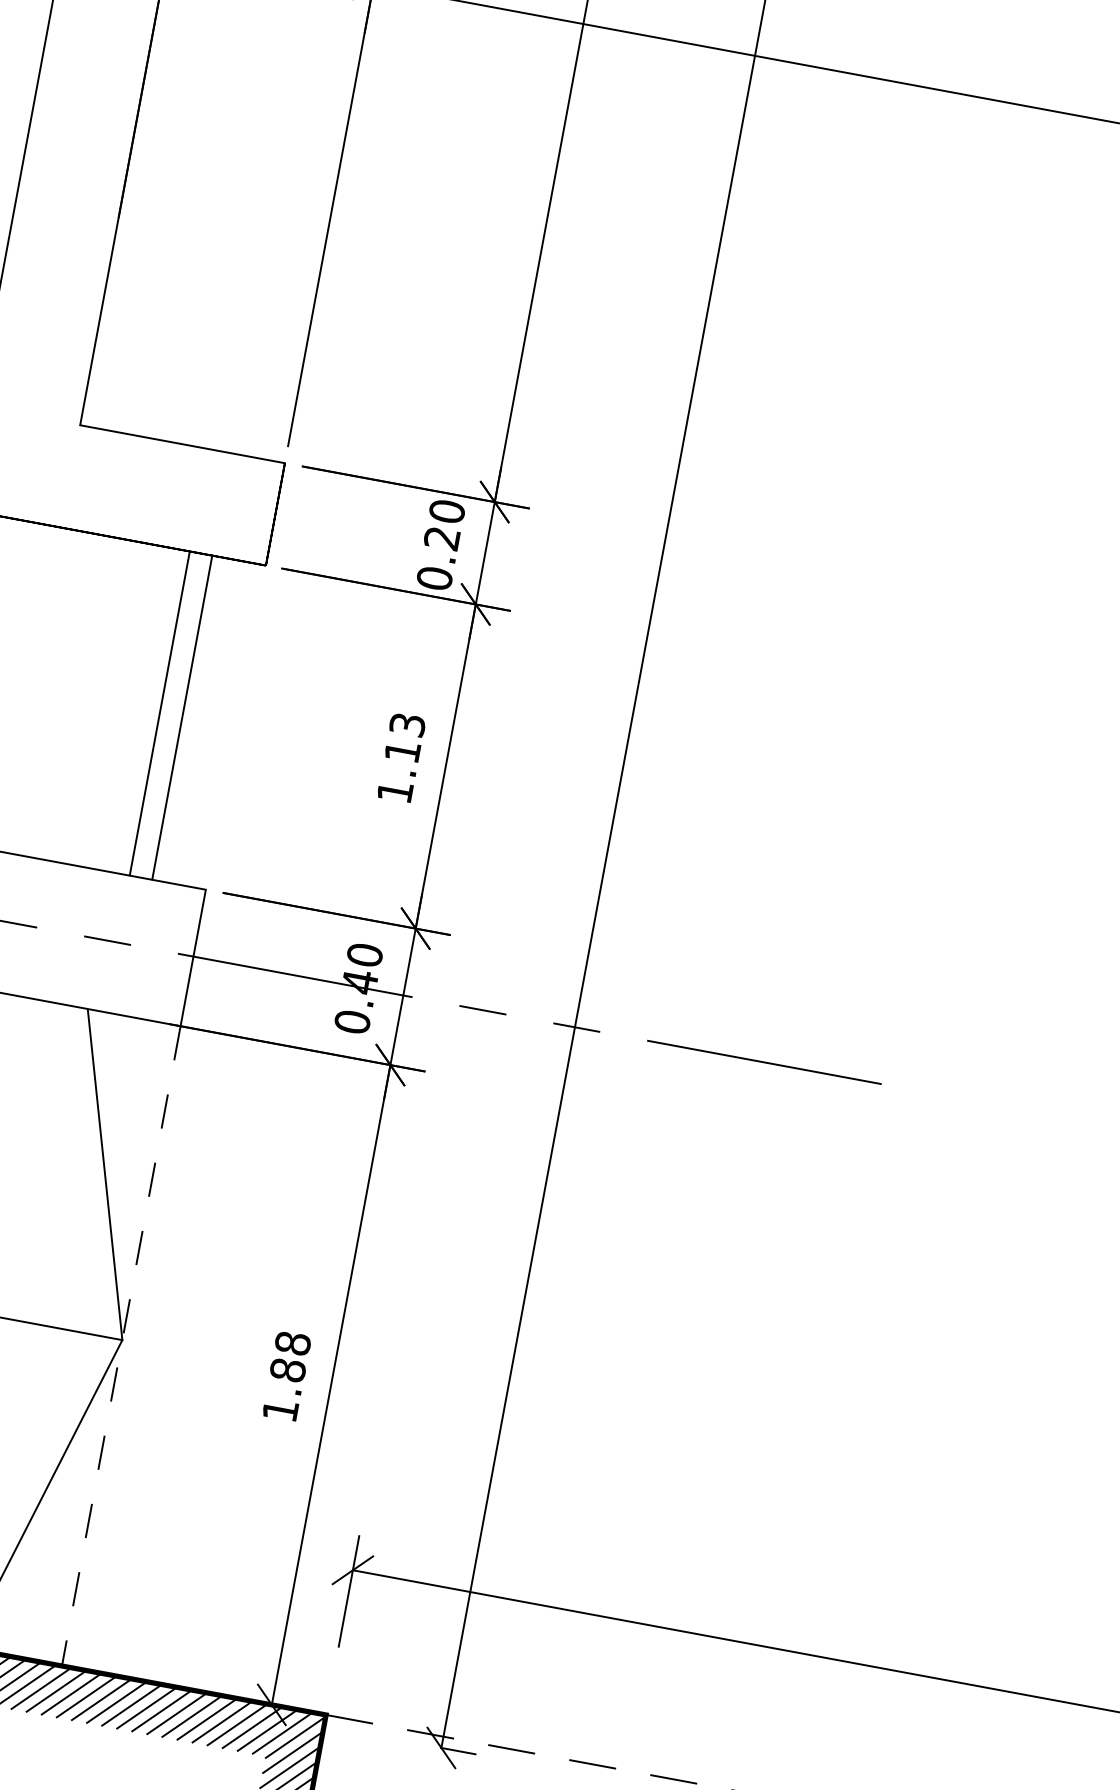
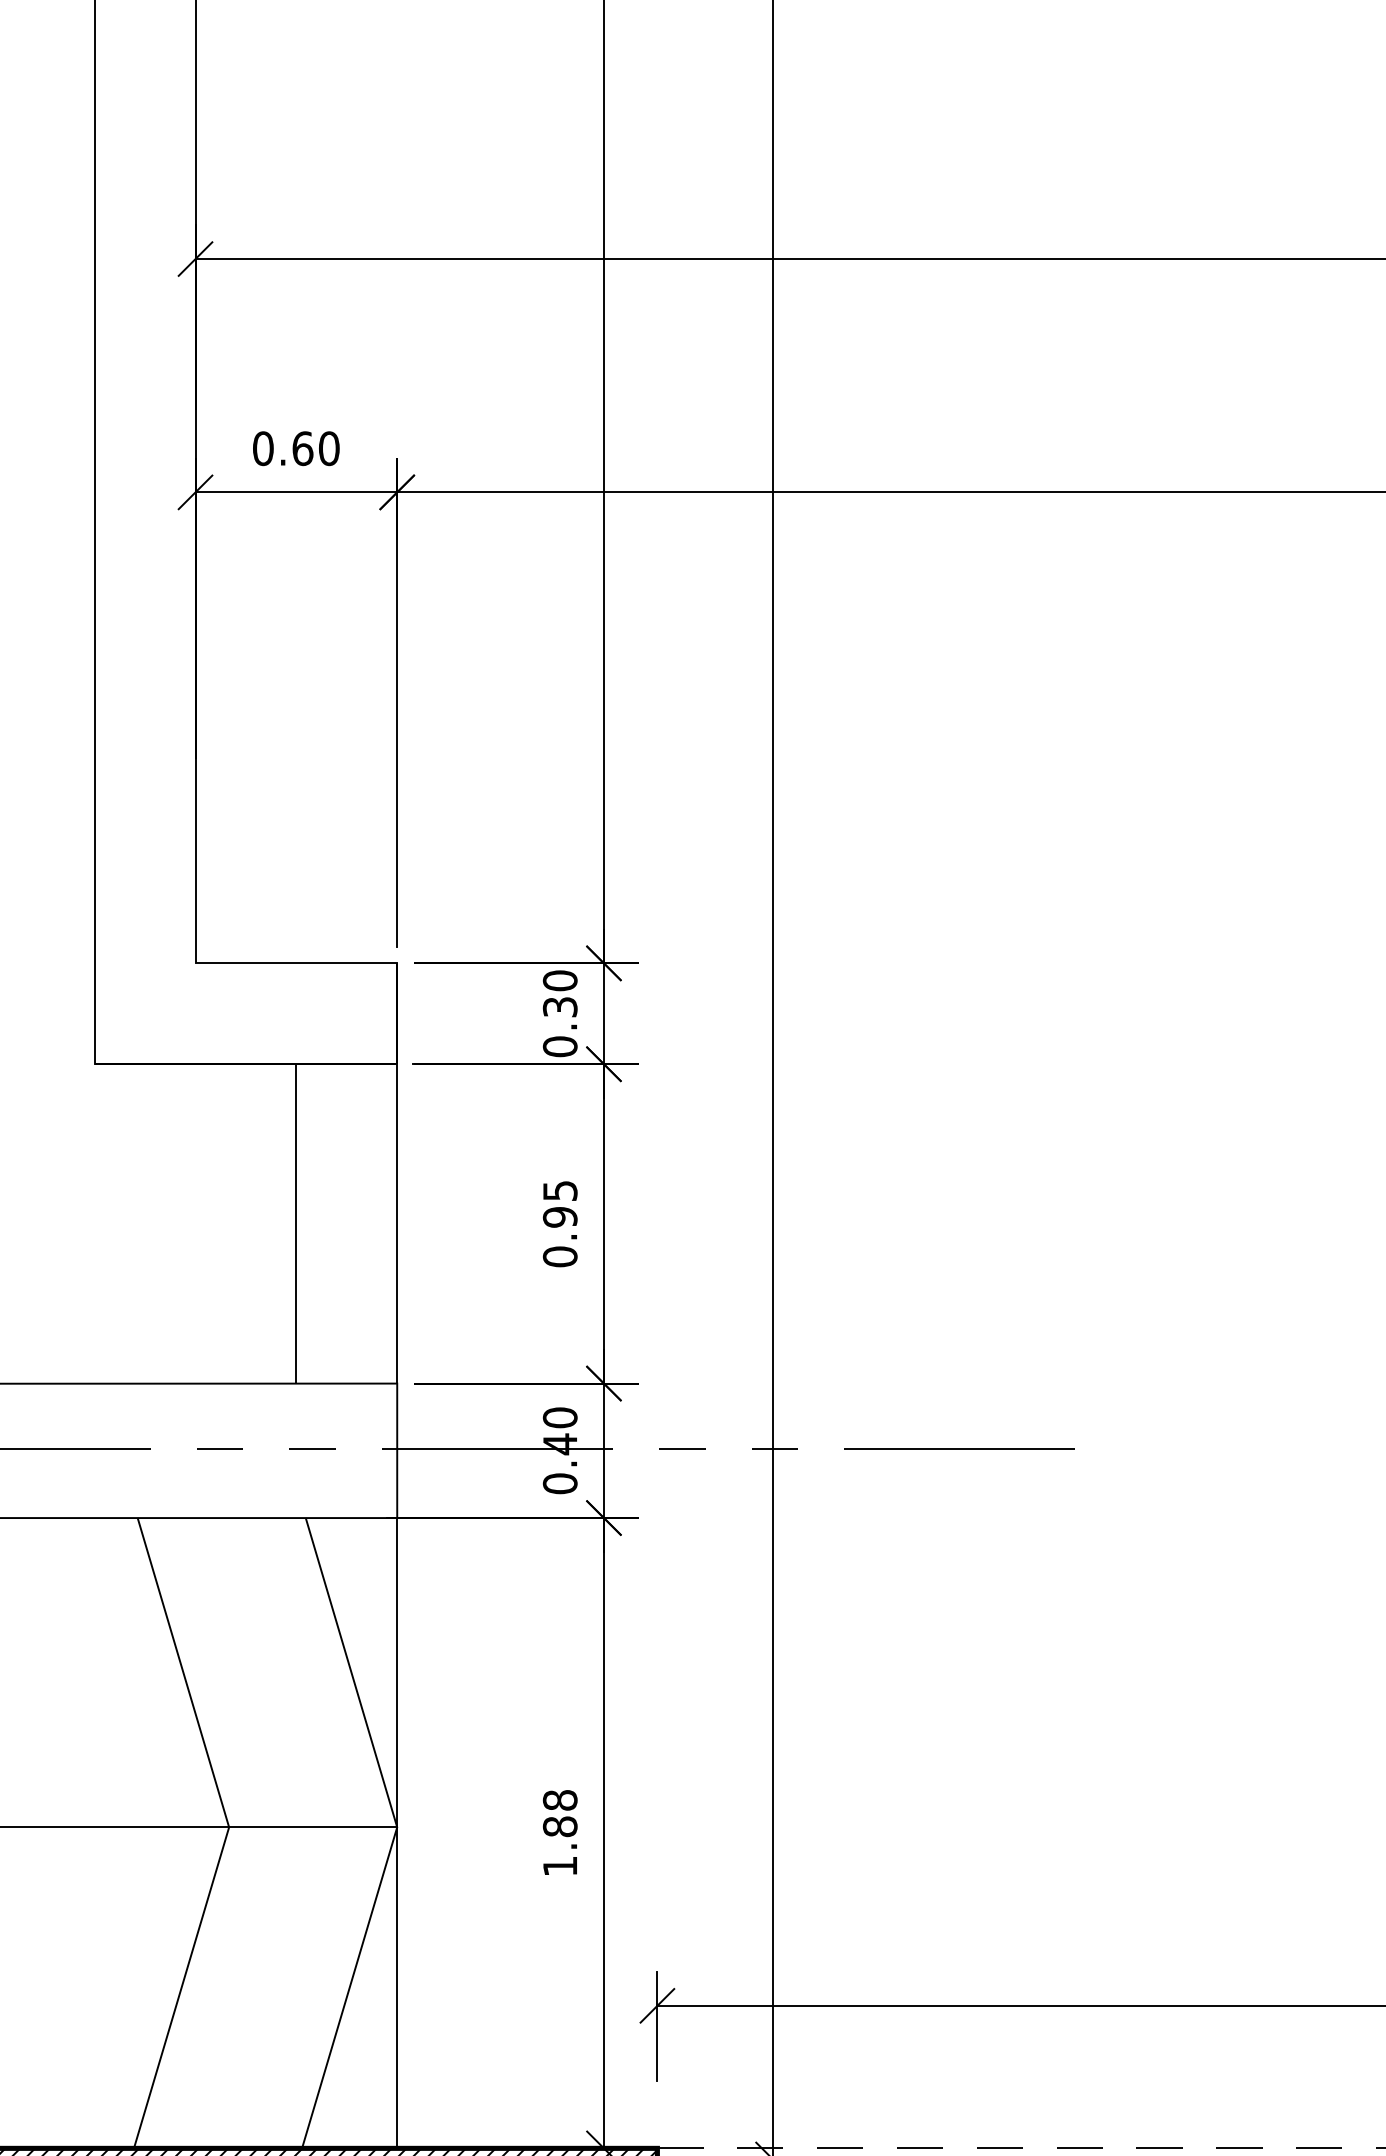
text: (442, 538) -> (560, 1007), 0.20 -> 0.30
line: (160, 713) -> (397, 1223), moved
line: (182, 717) -> (296, 1223), moved
text: (400, 758) -> (559, 1224), 1.13 -> 0.95
line: (121, 1346) -> (397, 1833), dashed -> solid

